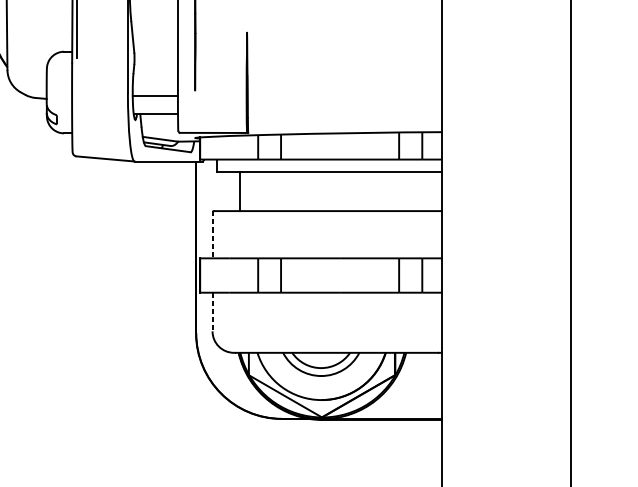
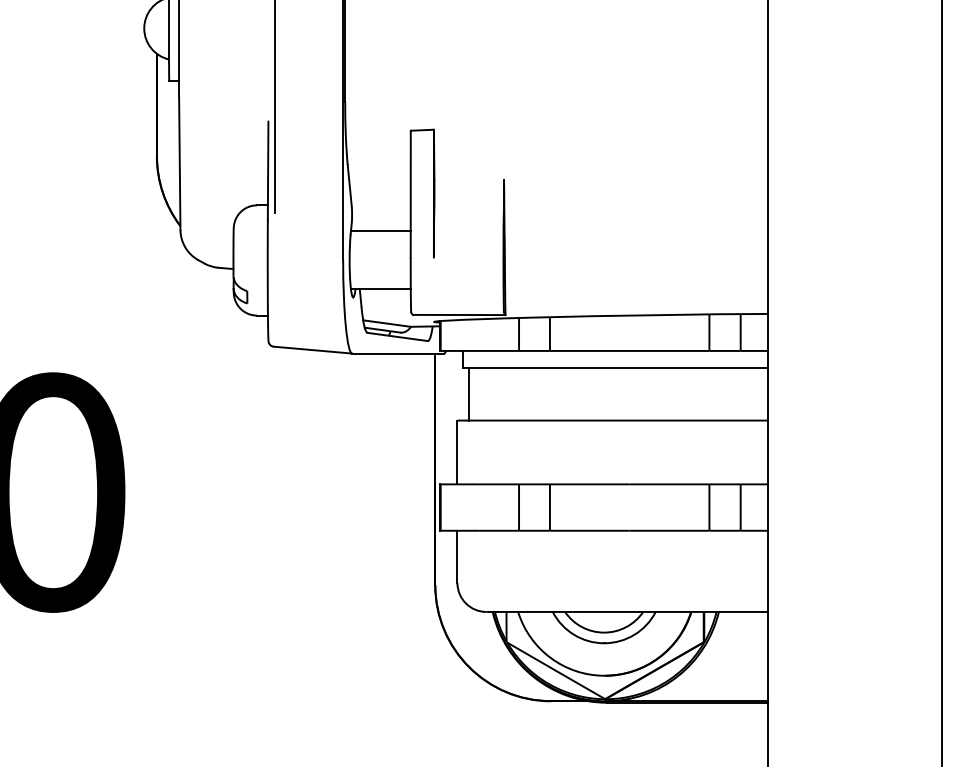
line: (155, 95) -> (380, 231), moved
line: (240, 191) -> (469, 394), moved
line: (212, 234) -> (457, 452), dashed -> solid
line: (212, 312) -> (457, 557), dashed -> solid

